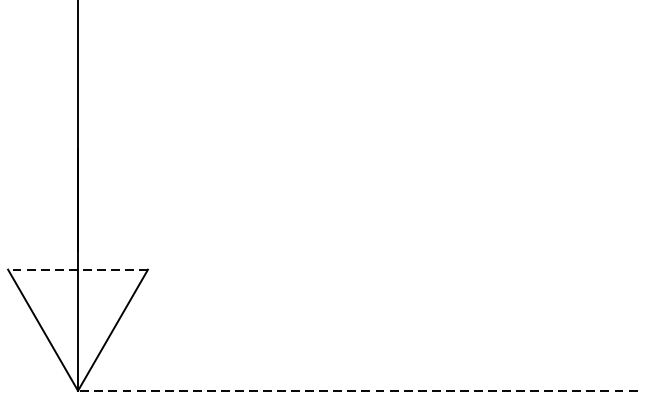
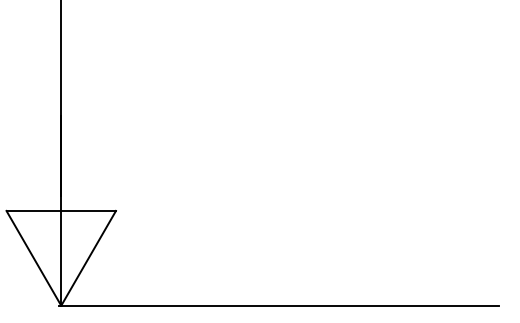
line: (78, 269) -> (61, 210), dashed -> solid
line: (355, 390) -> (278, 305), dashed -> solid

